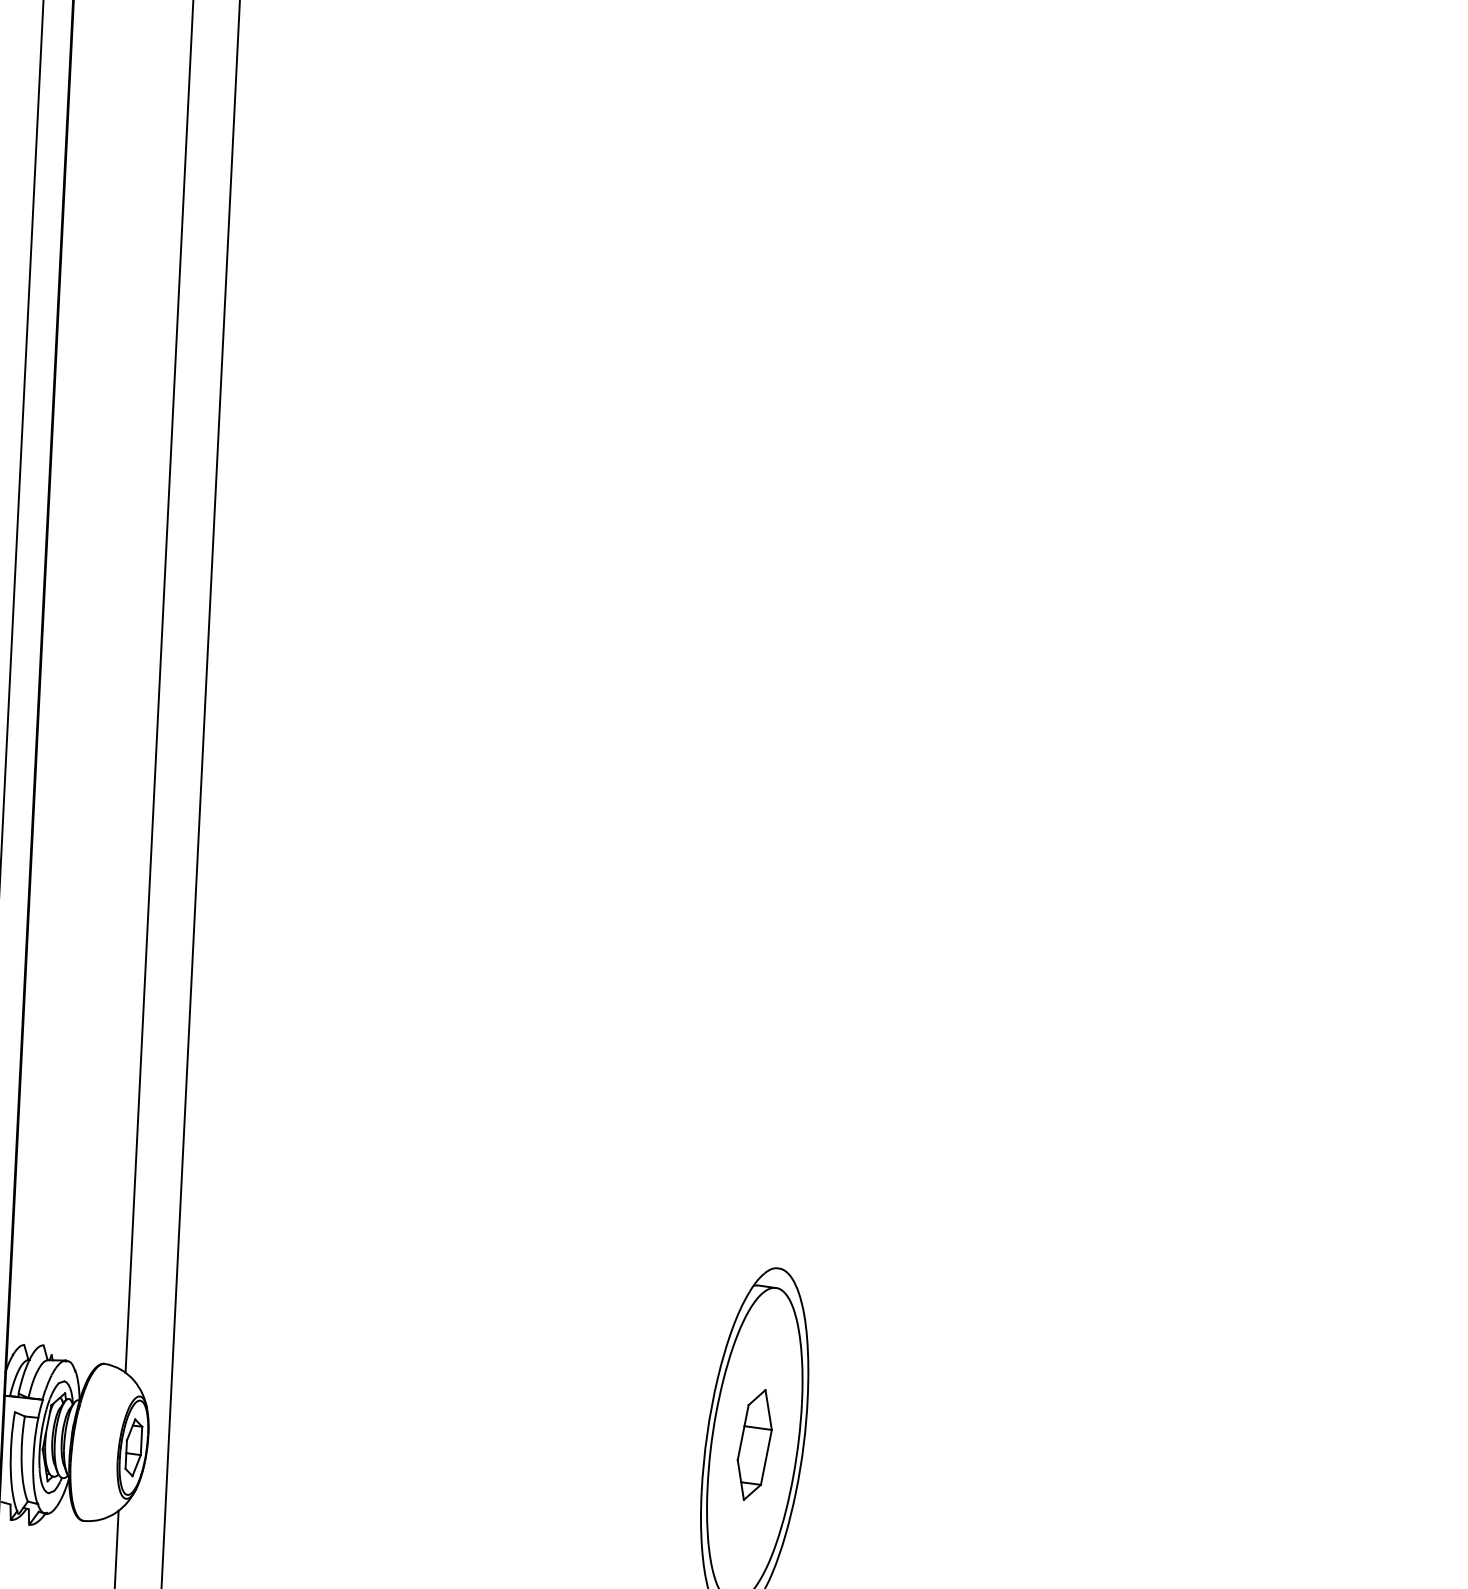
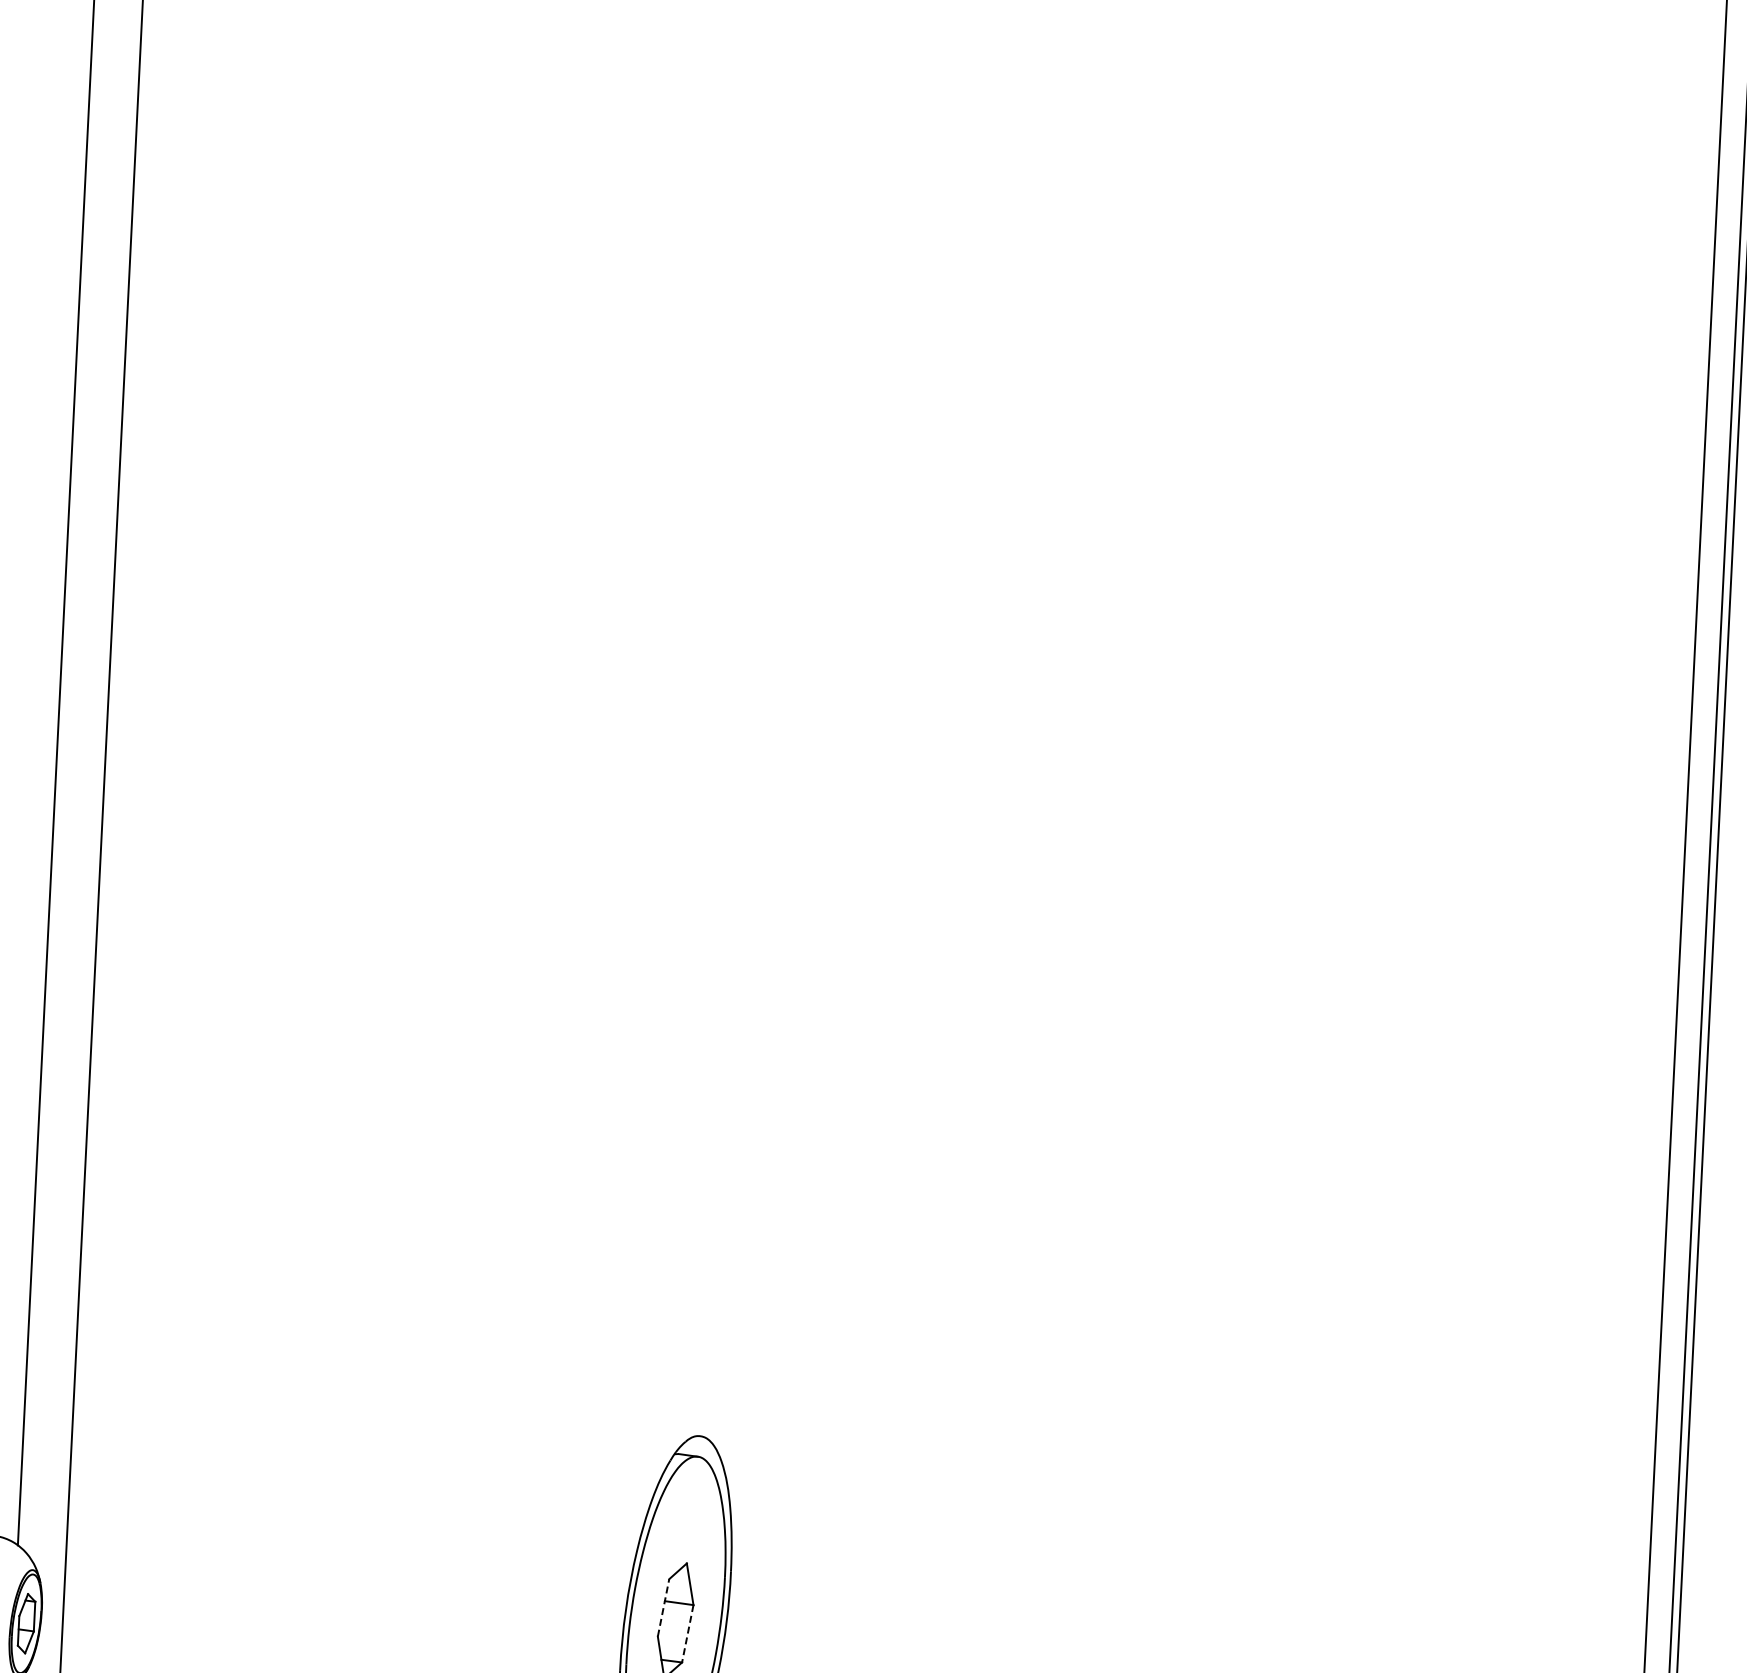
line: (743, 1432) -> (663, 1607), solid -> dashed
line: (766, 1458) -> (687, 1634), solid -> dashed

